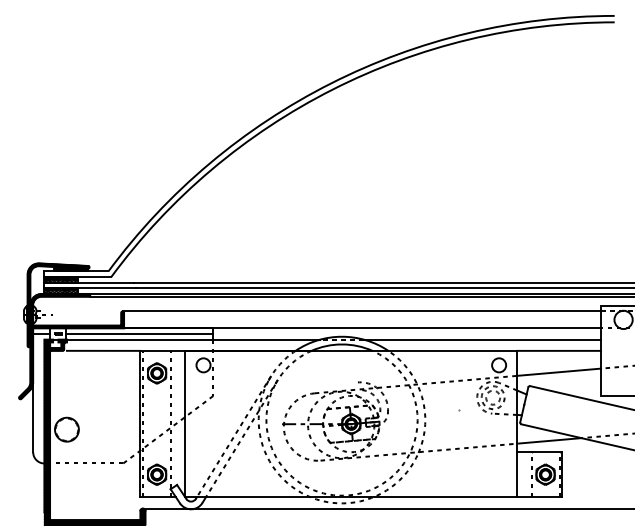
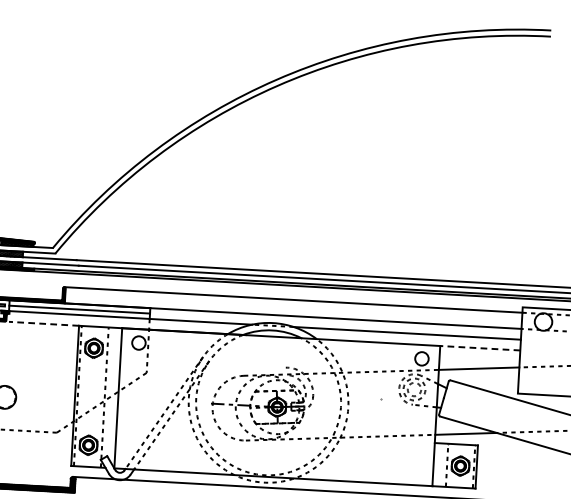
line: (103, 350) -> (43, 323), solid -> dashed
line: (559, 350) -> (480, 347), solid -> dashed

